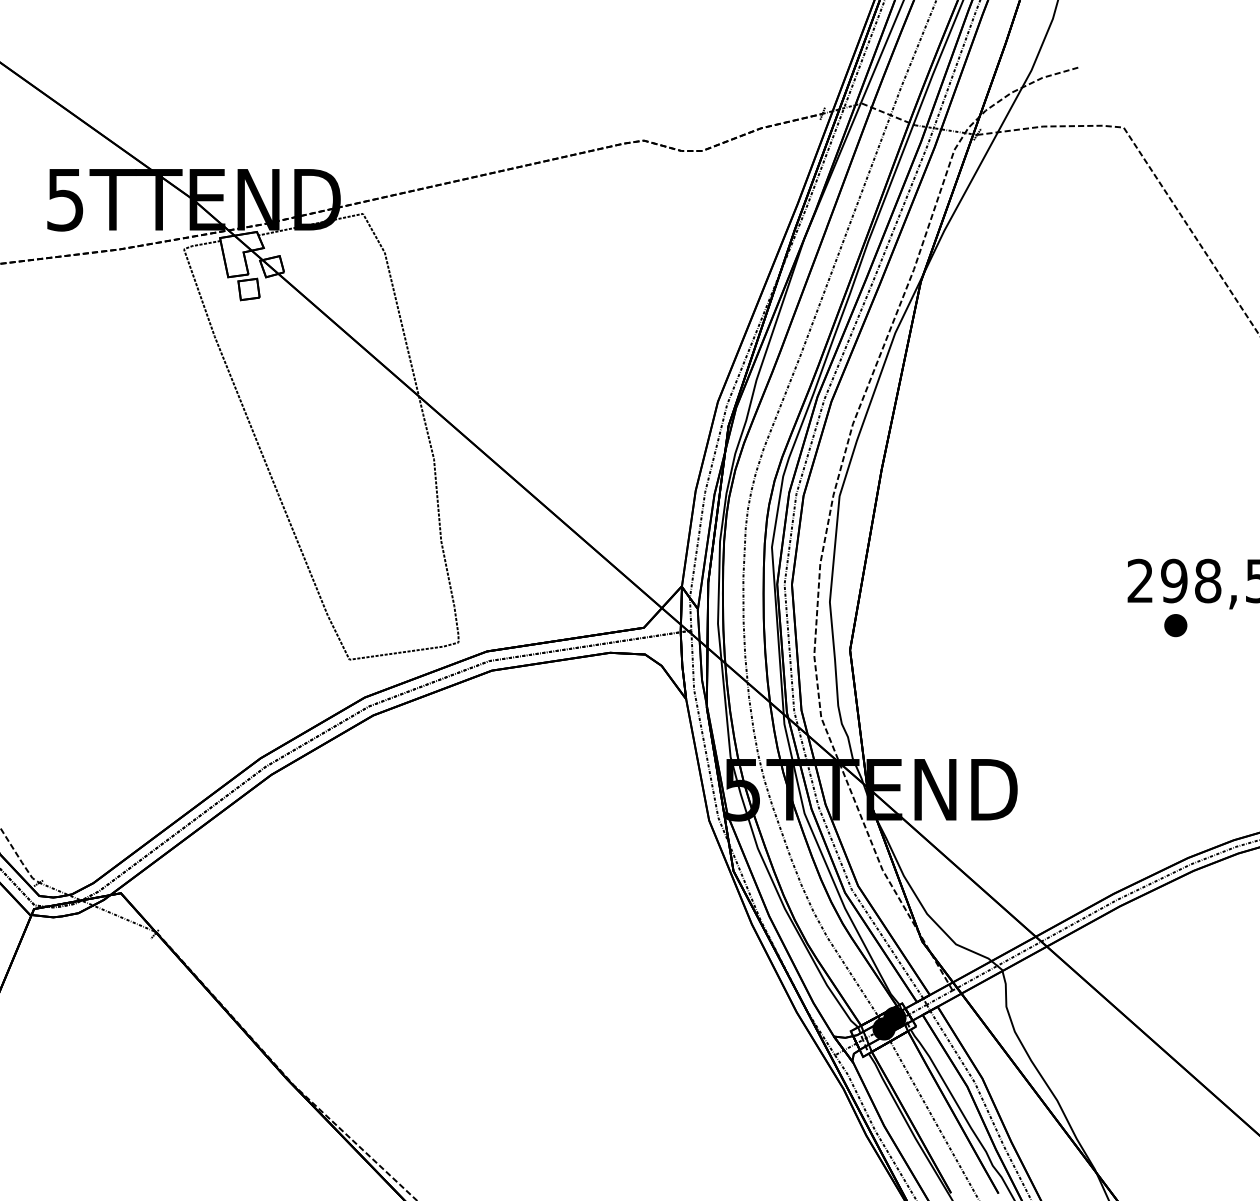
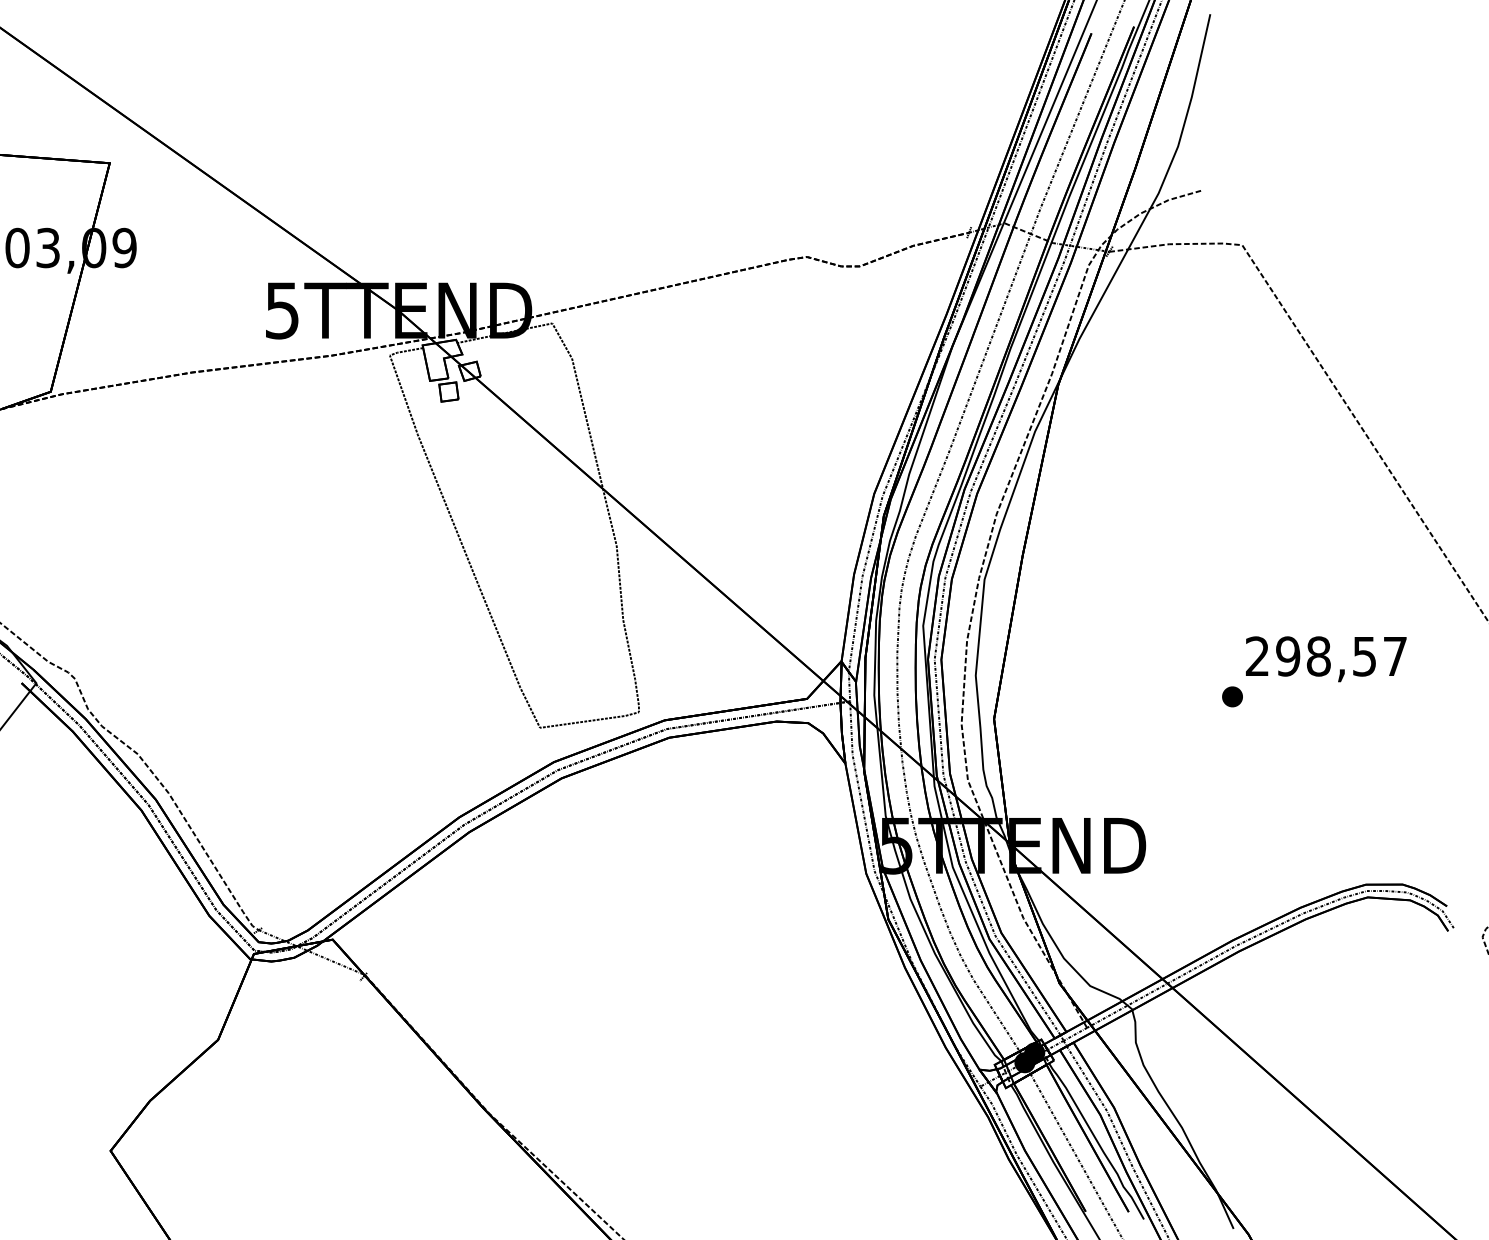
part: (1175, 625) -> (1232, 696), moved

